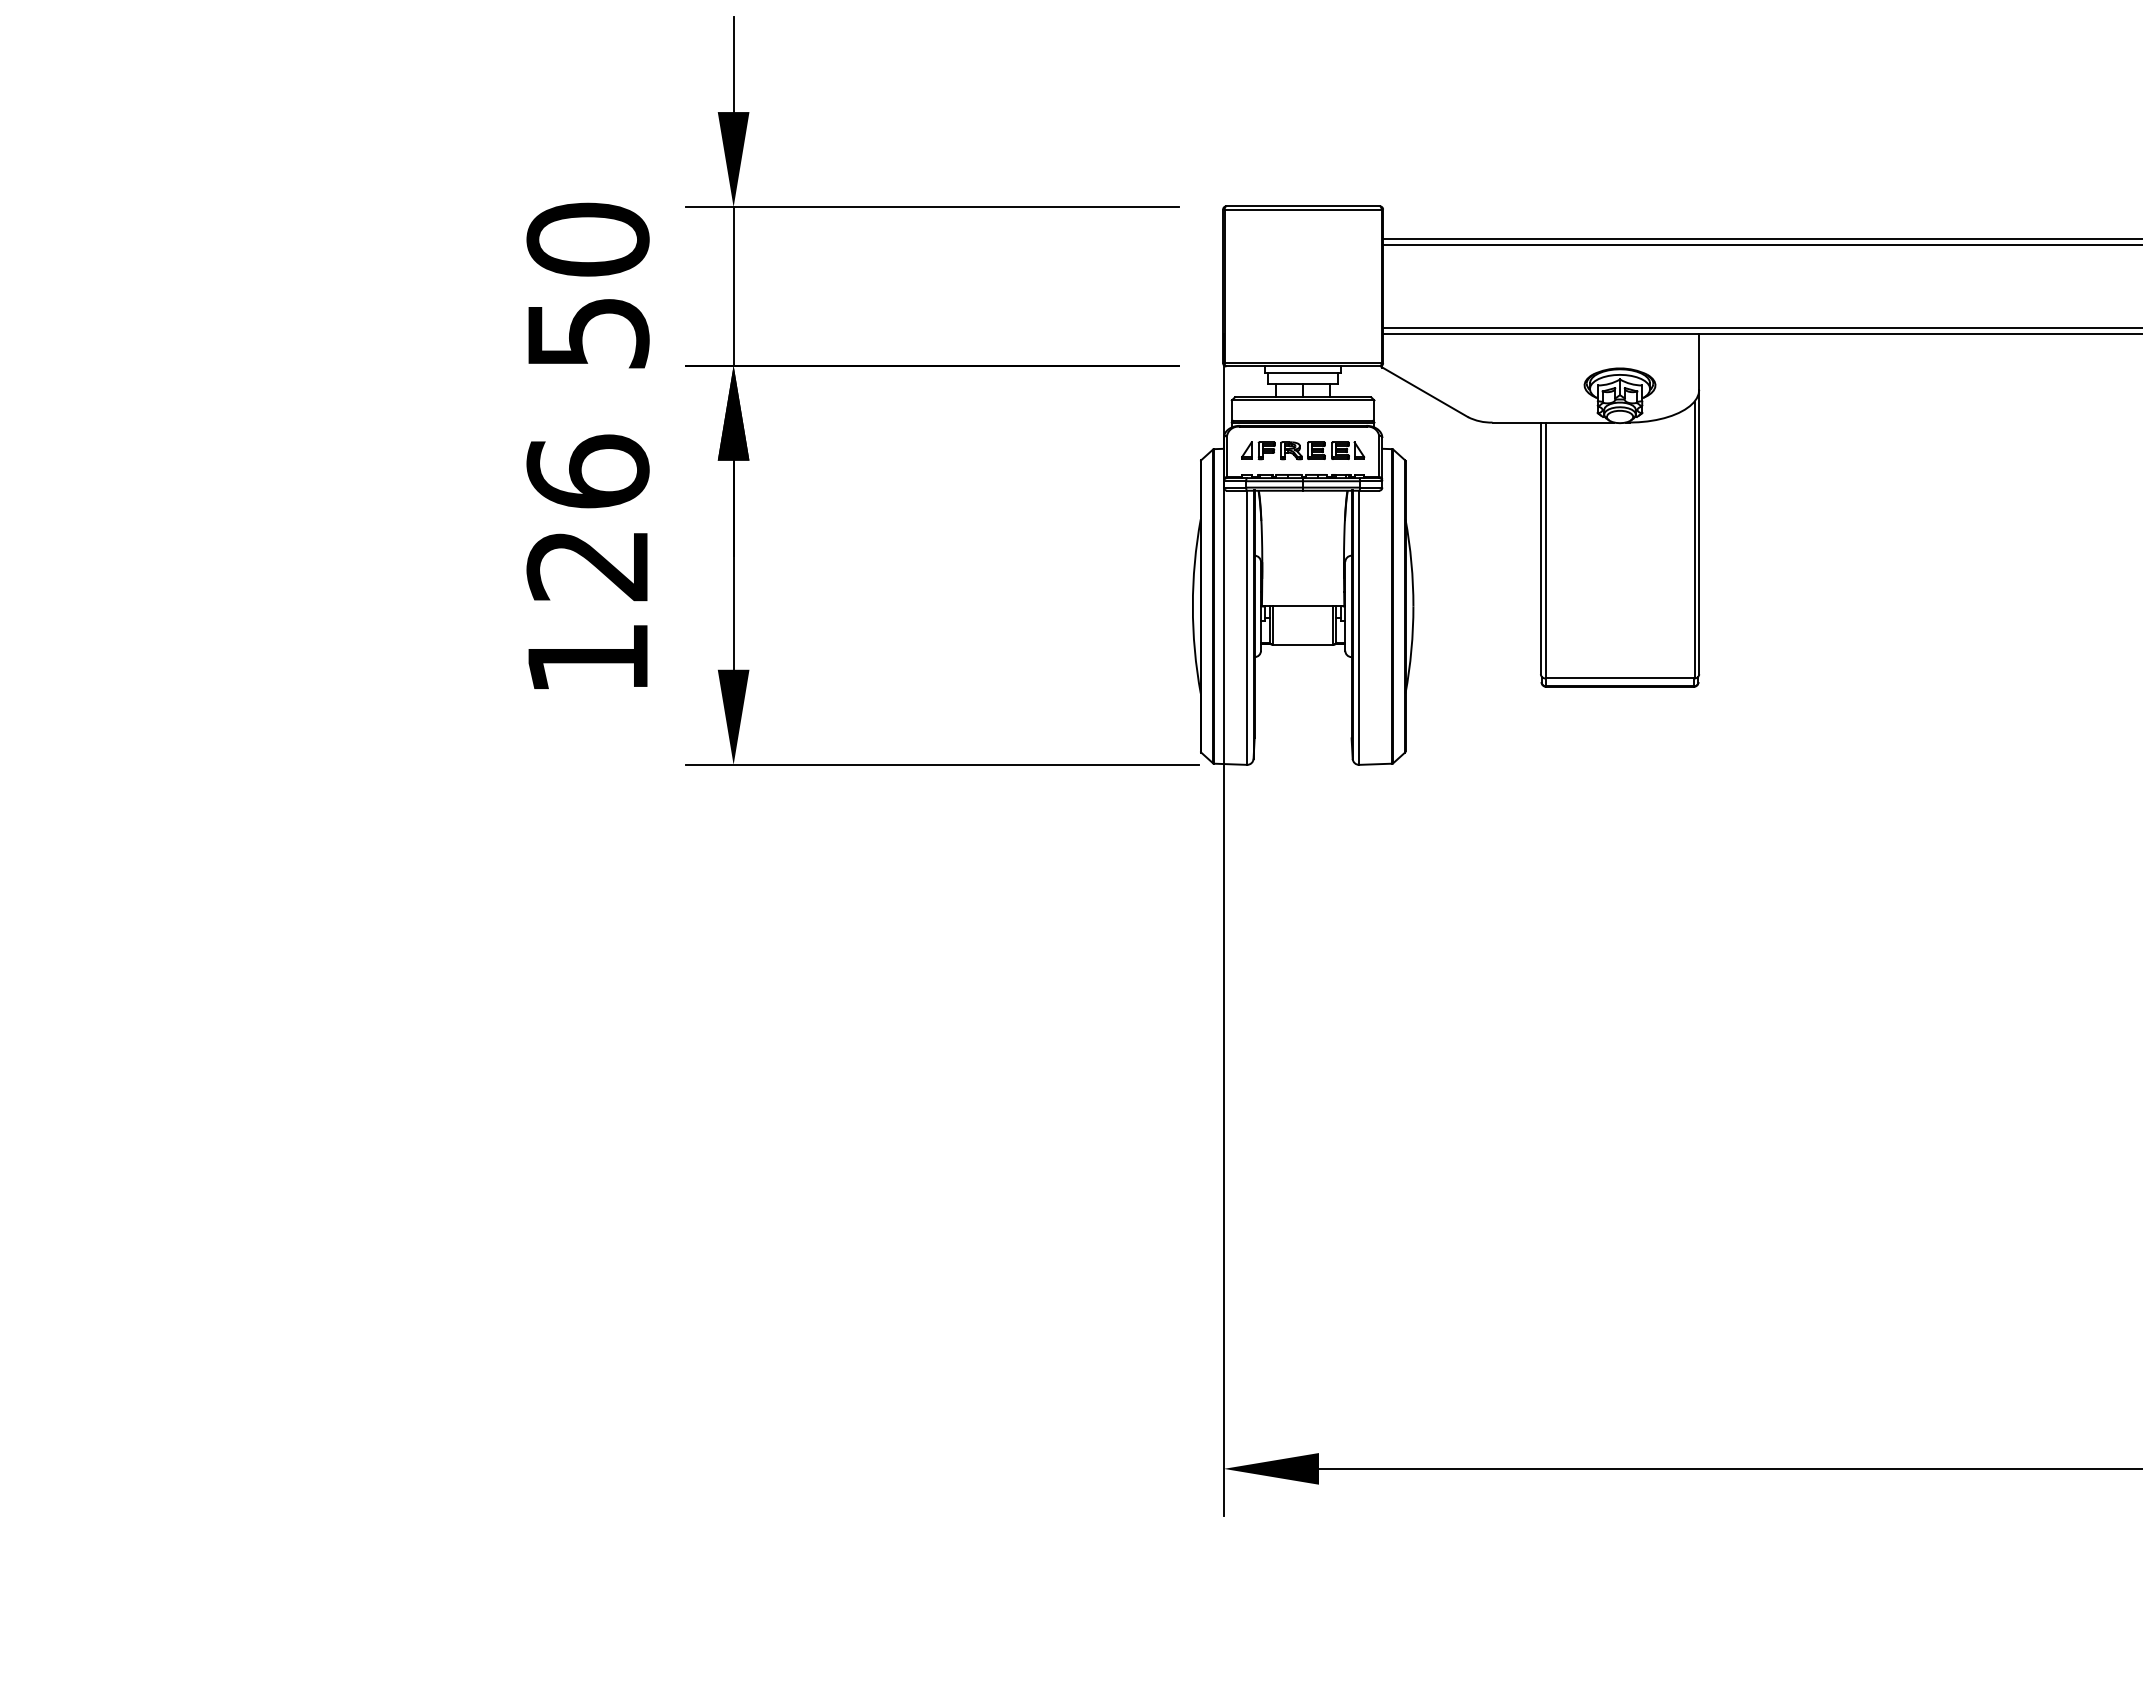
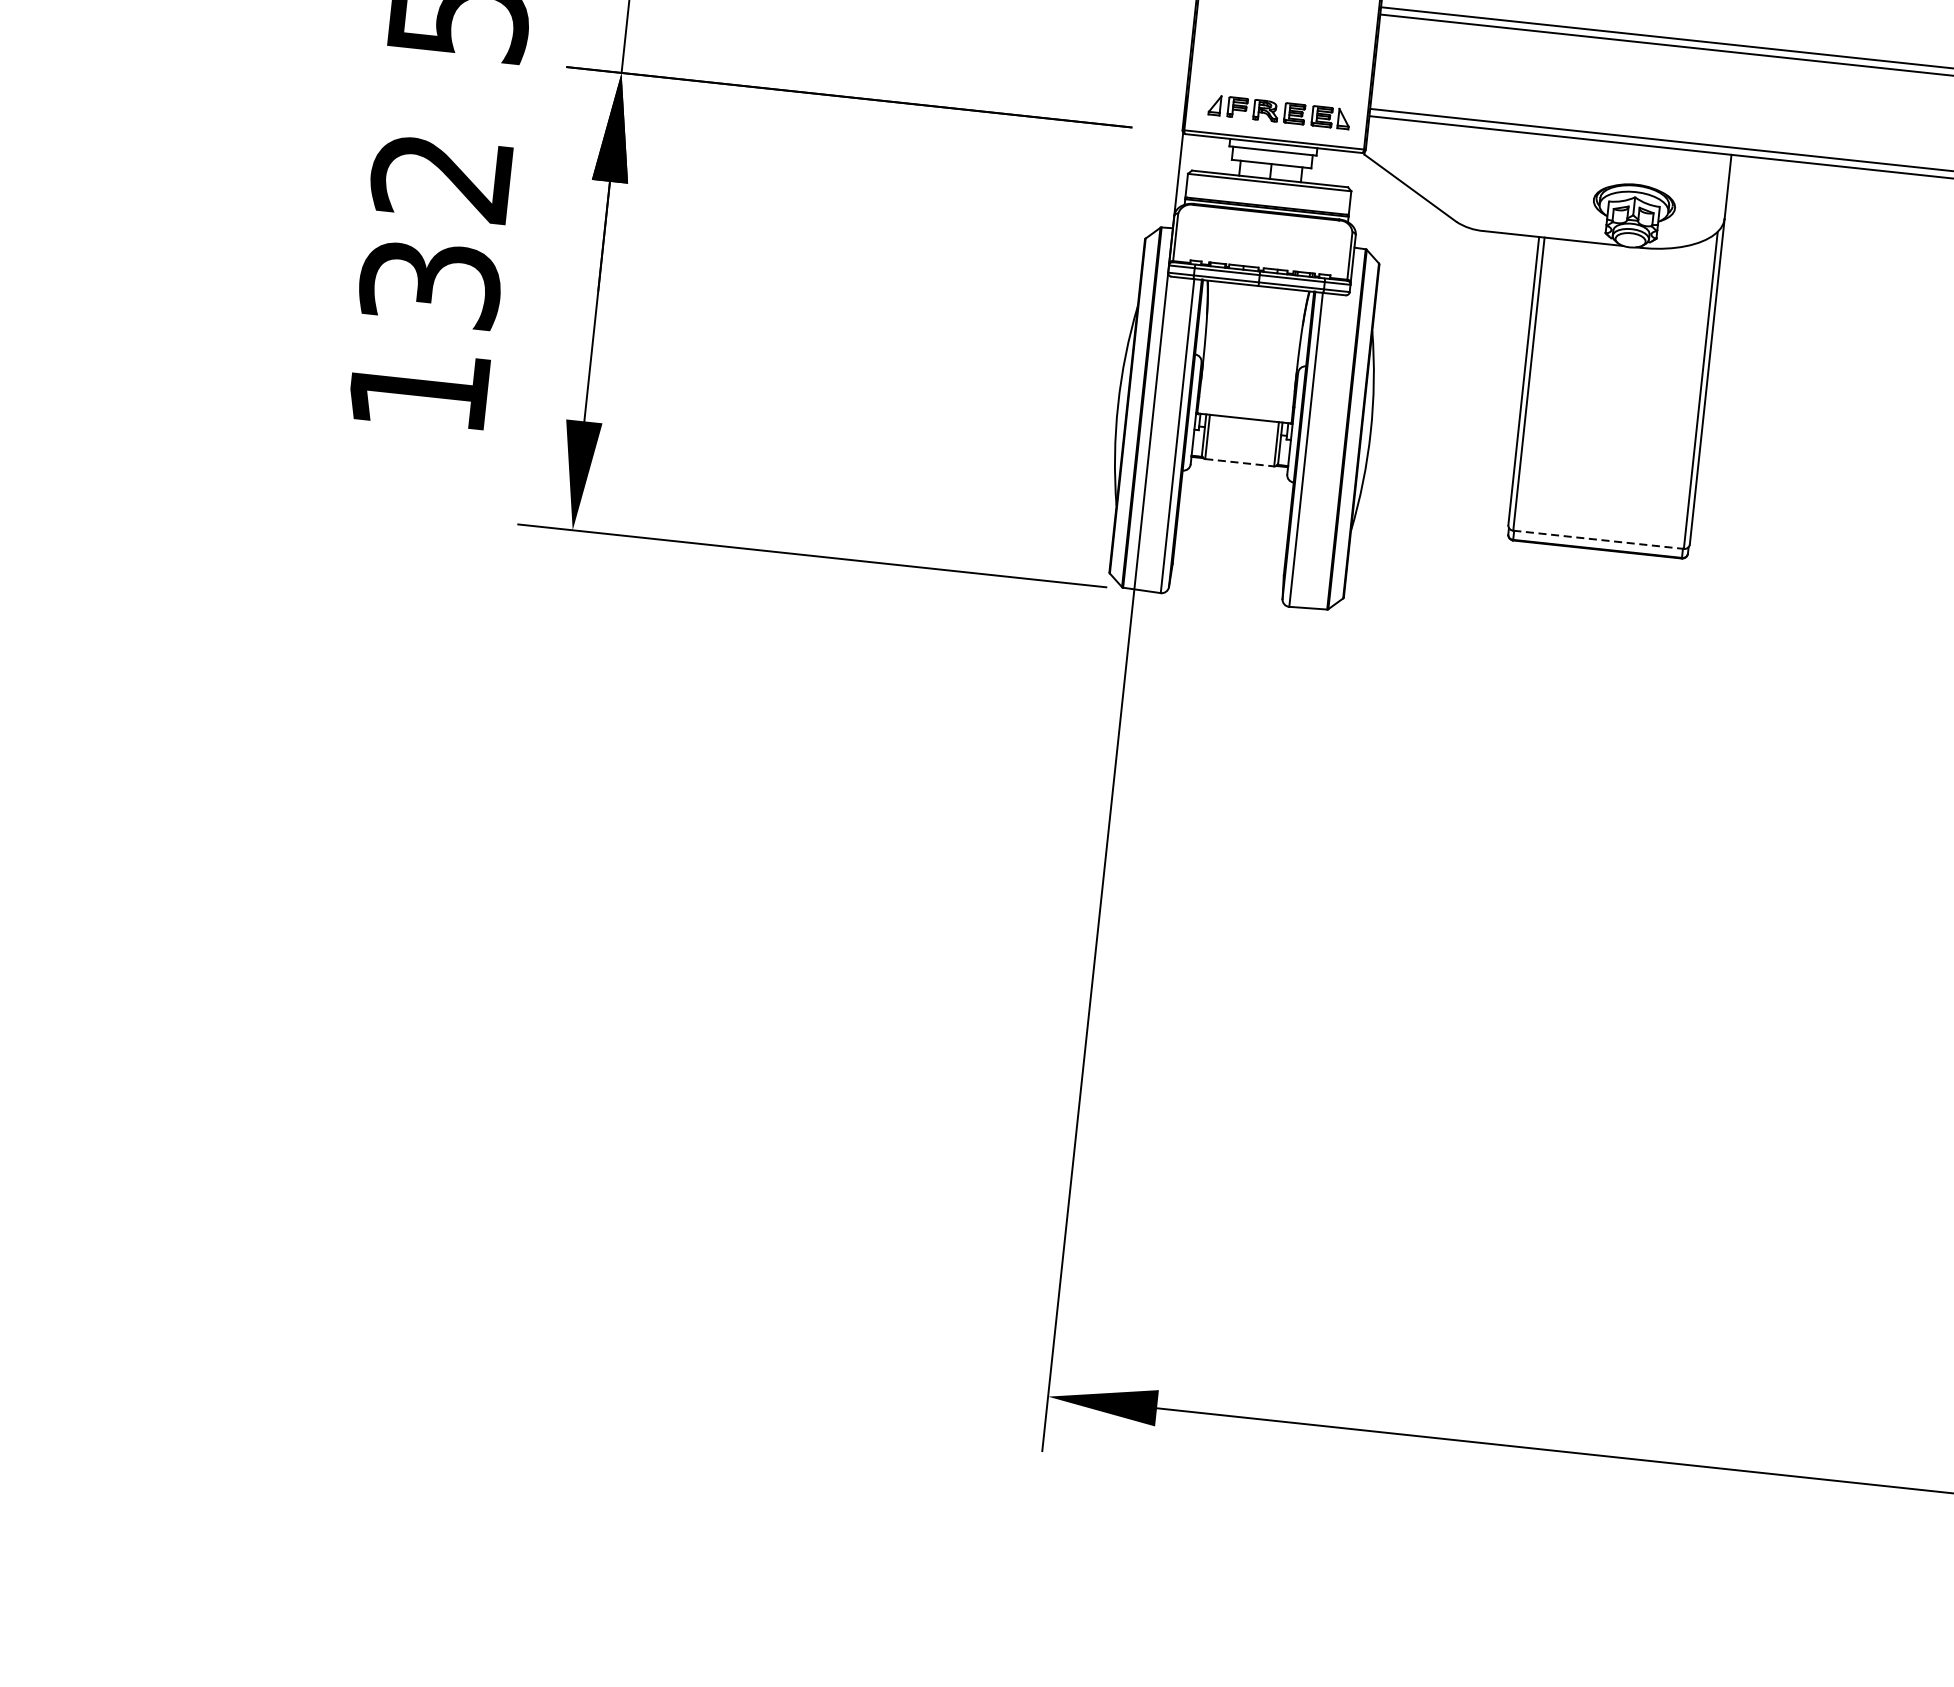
part: (1303, 450) -> (1279, 111), moved
text: (587, 517) -> (435, 229), 126 -> 132
line: (1303, 645) -> (1240, 463), solid -> dashed
line: (1620, 678) -> (1599, 539), solid -> dashed

